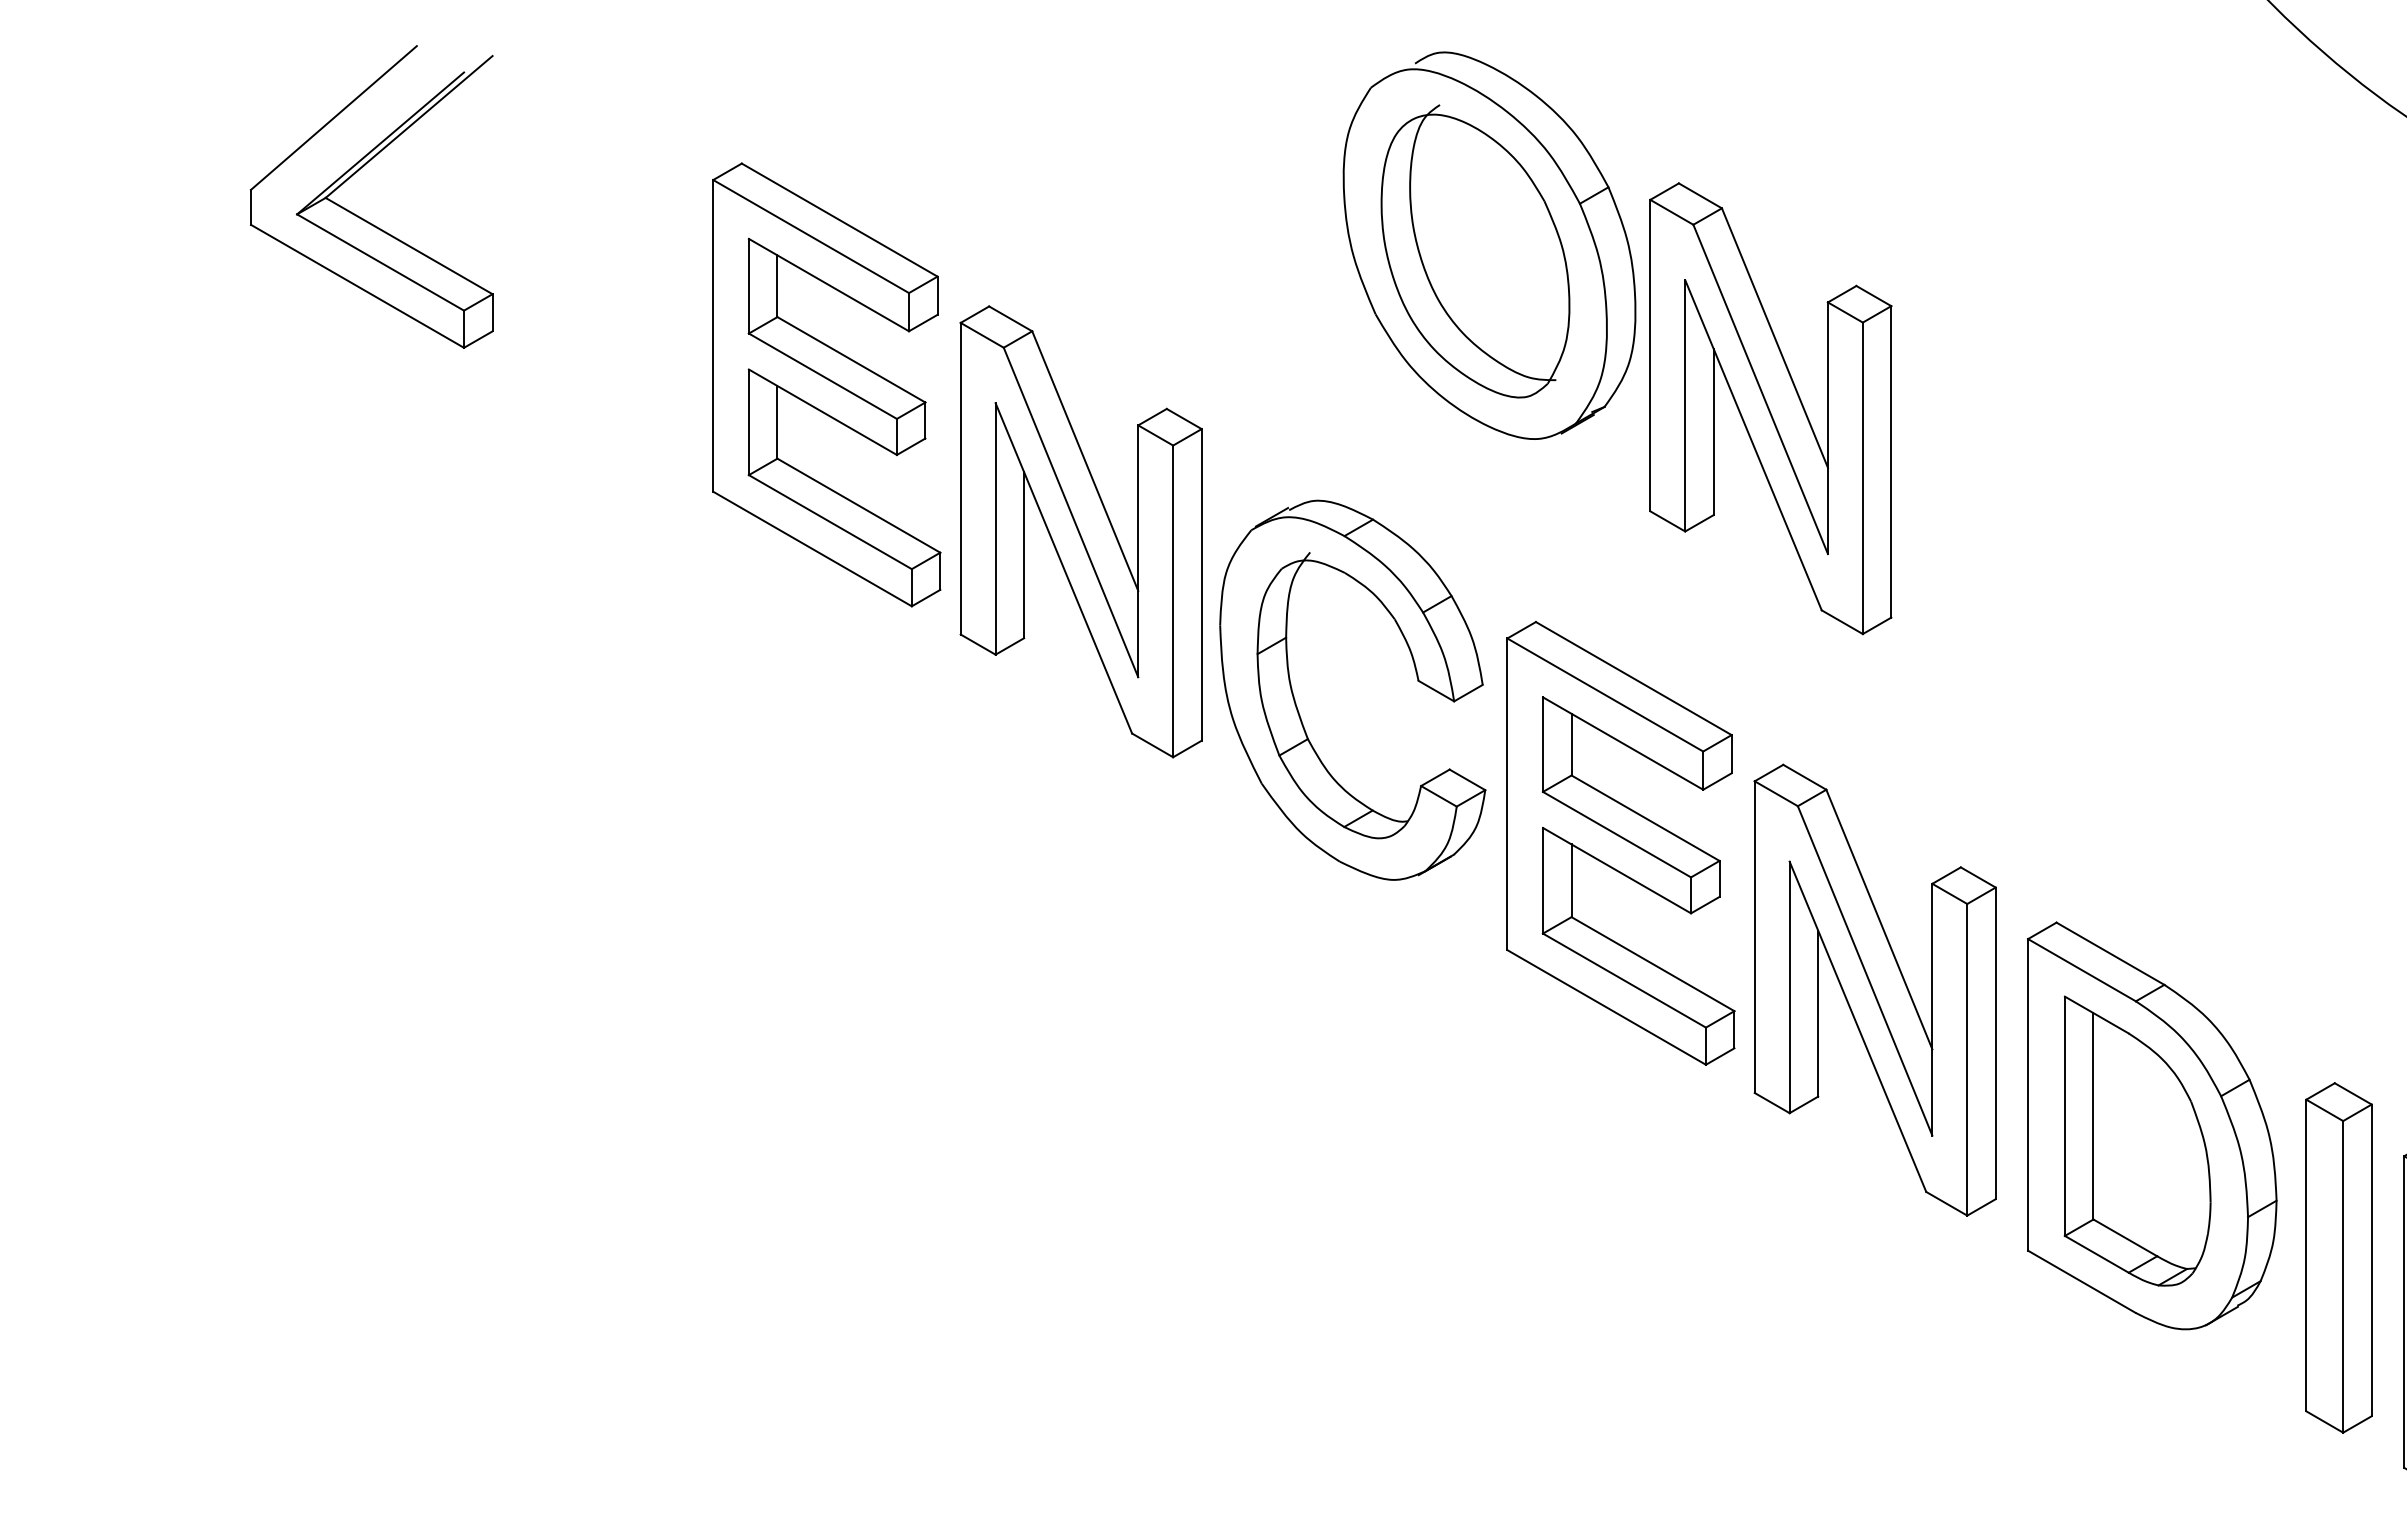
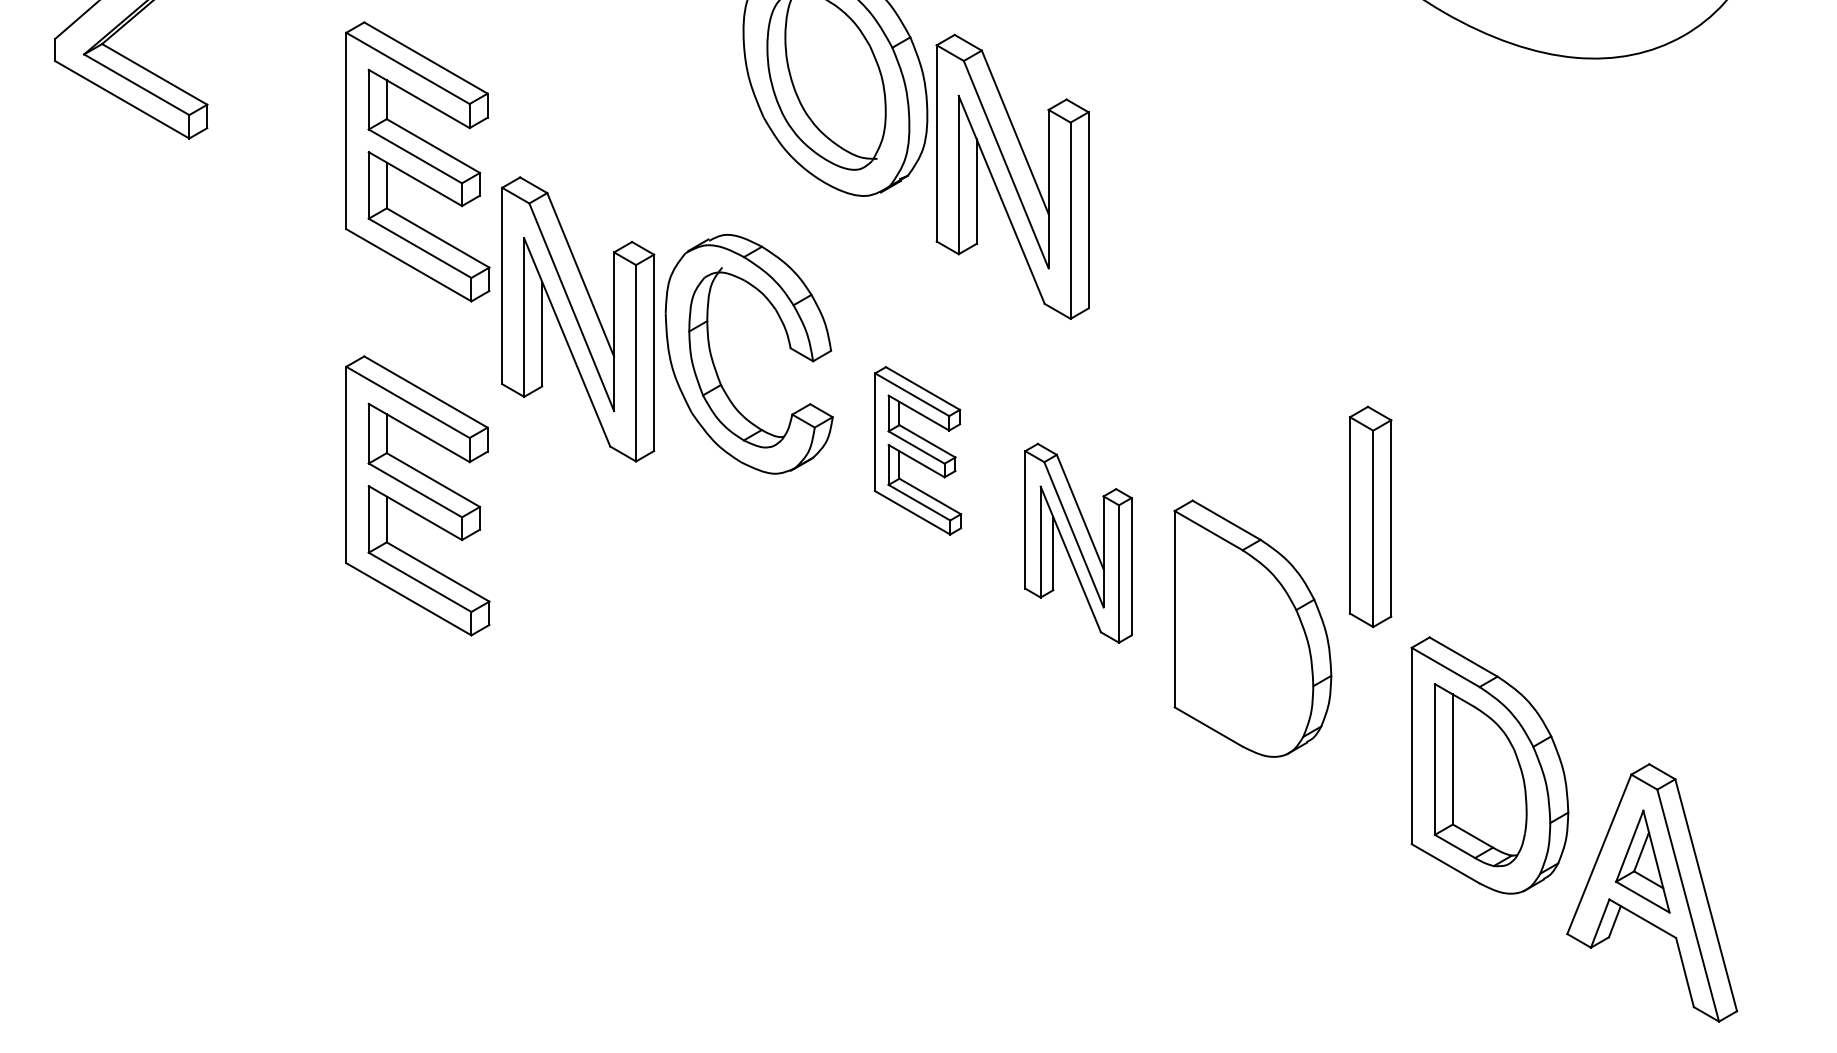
part: (1081, 531) -> (578, 319), moved
part: (1619, 843) -> (917, 450), size x0.6
part: (826, 914) -> (417, 495), added
part: (1875, 990) -> (1078, 543), size x0.7
part: (2137, 1141) -> (1243, 638), removed
part: (2338, 1257) -> (1370, 516), moved

